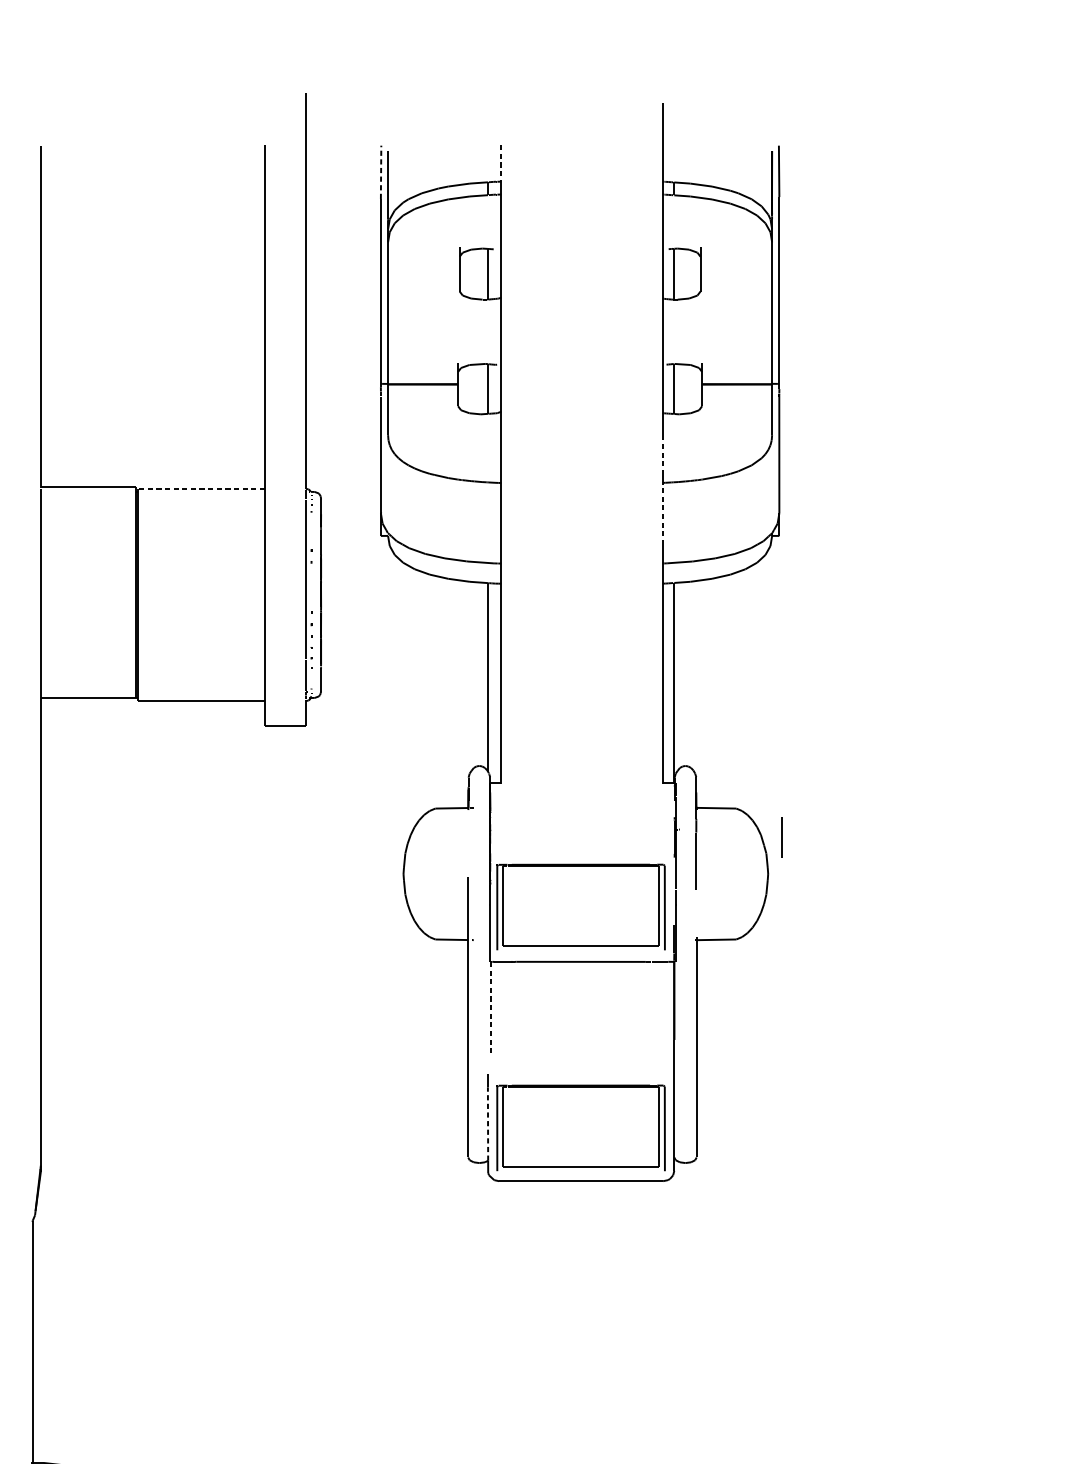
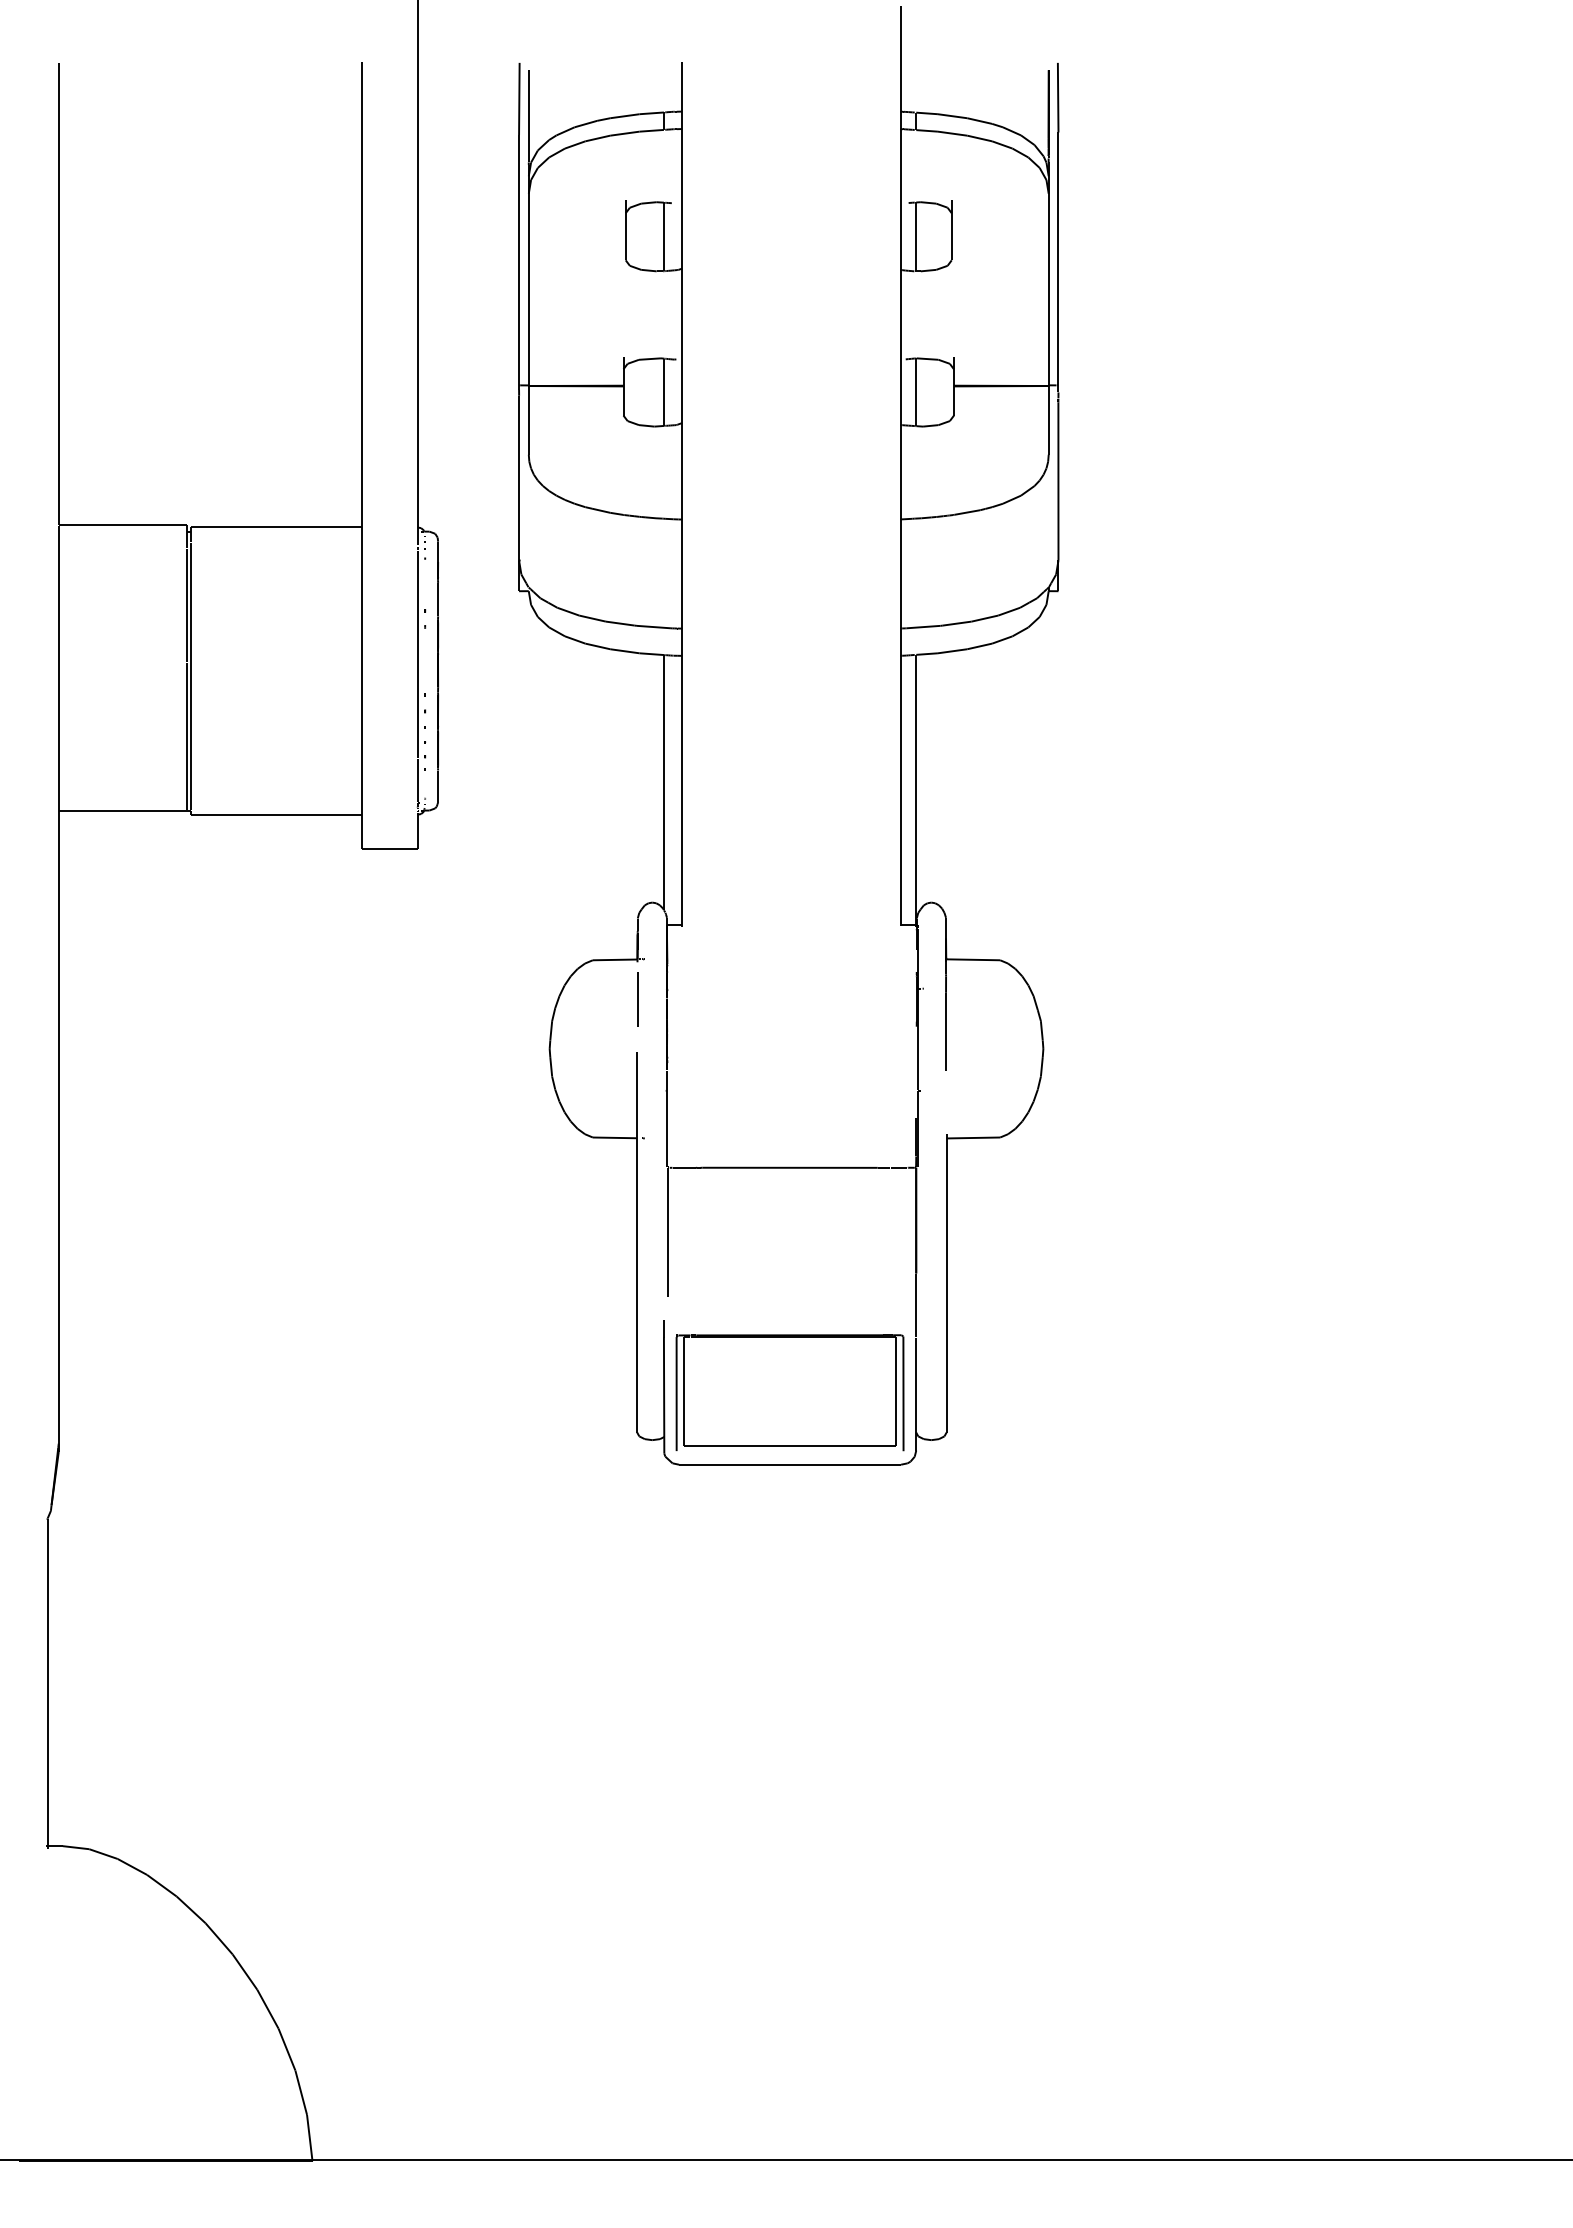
line: (501, 163) -> (682, 86), dashed -> solid
line: (381, 171) -> (519, 98), dashed -> solid
line: (662, 456) -> (900, 483), dashed -> solid
line: (201, 488) -> (276, 527), dashed -> solid
line: (662, 514) -> (900, 562), dashed -> solid
line: (781, 837) -> (637, 999), moved
part: (580, 906) -> (789, 1093), removed
line: (490, 1009) -> (667, 1232), dashed -> solid
line: (488, 1124) -> (664, 1387), dashed -> solid

